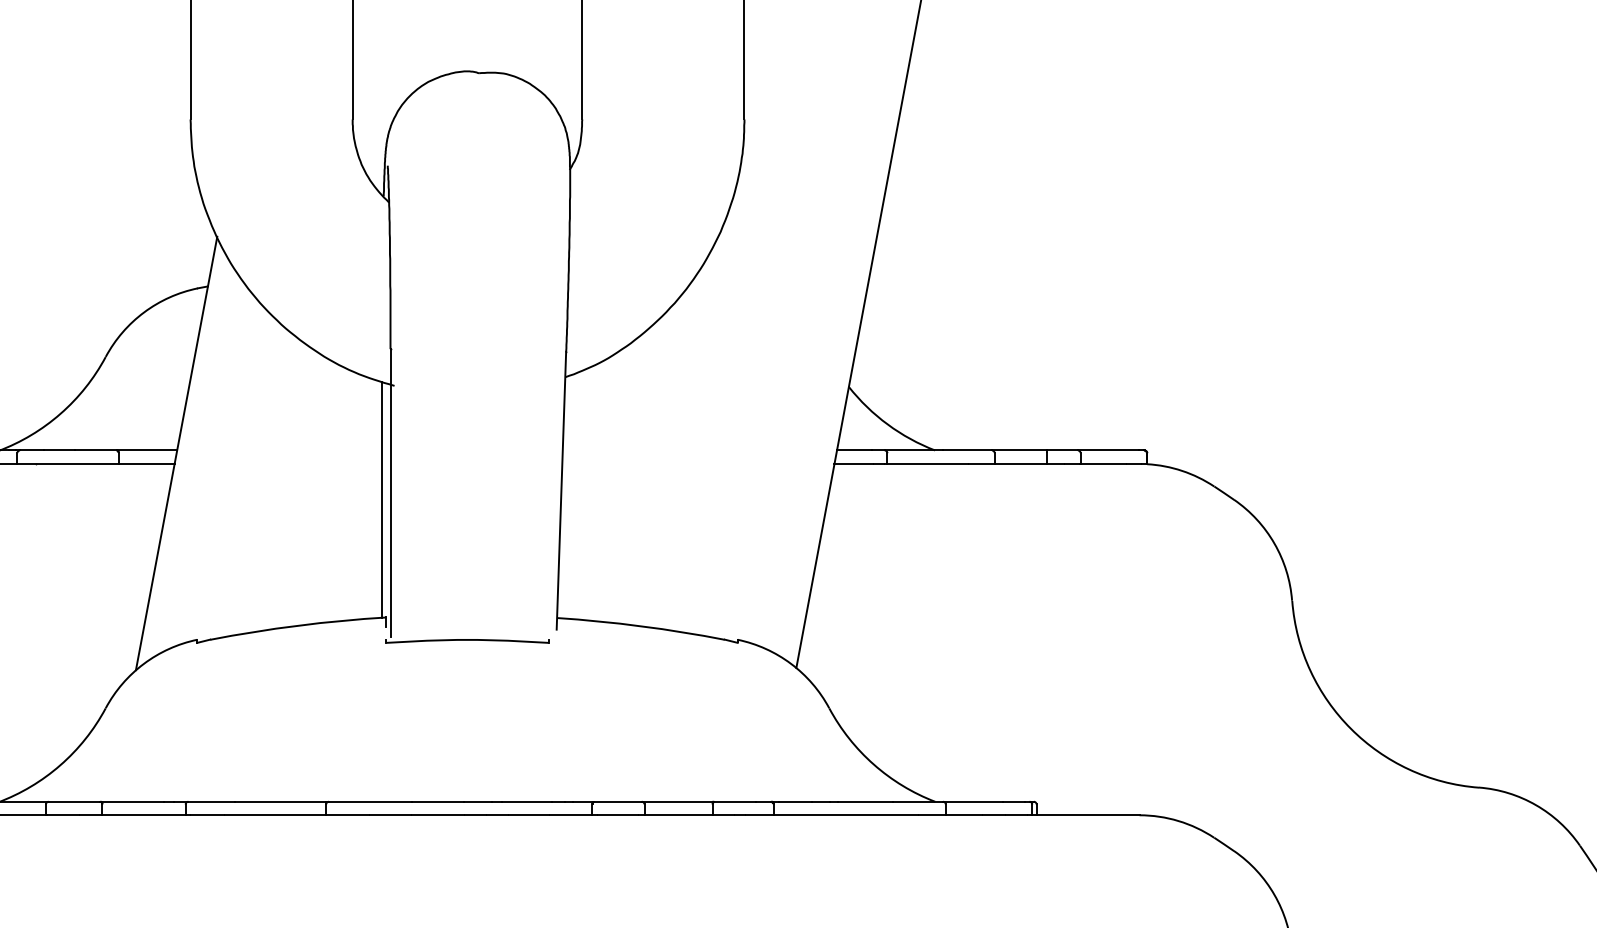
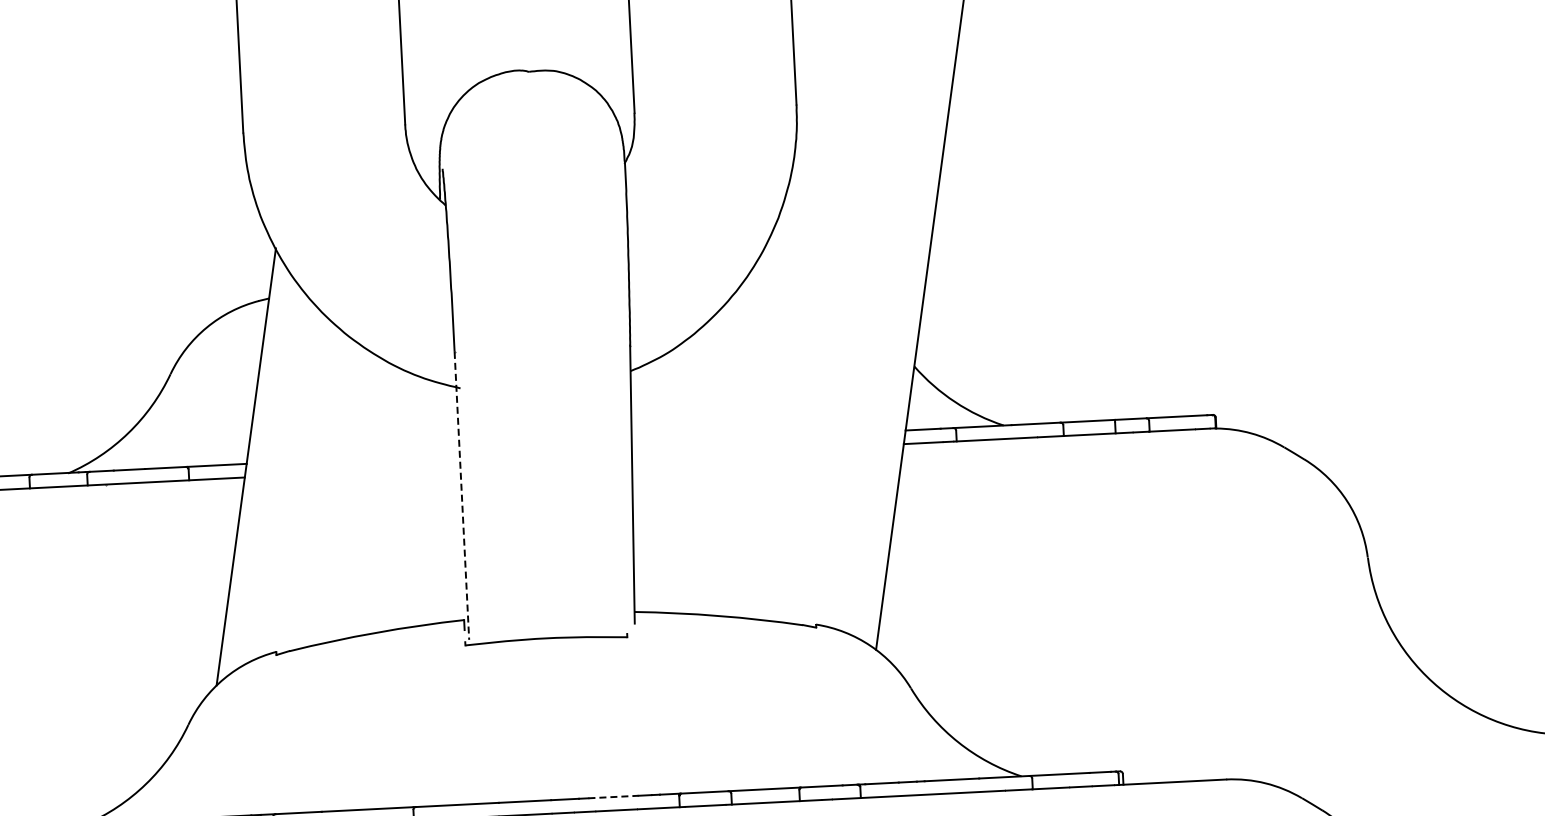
line: (390, 493) -> (461, 496), solid -> dashed
line: (382, 499) -> (454, 502), removed
line: (527, 801) -> (614, 796), solid -> dashed

